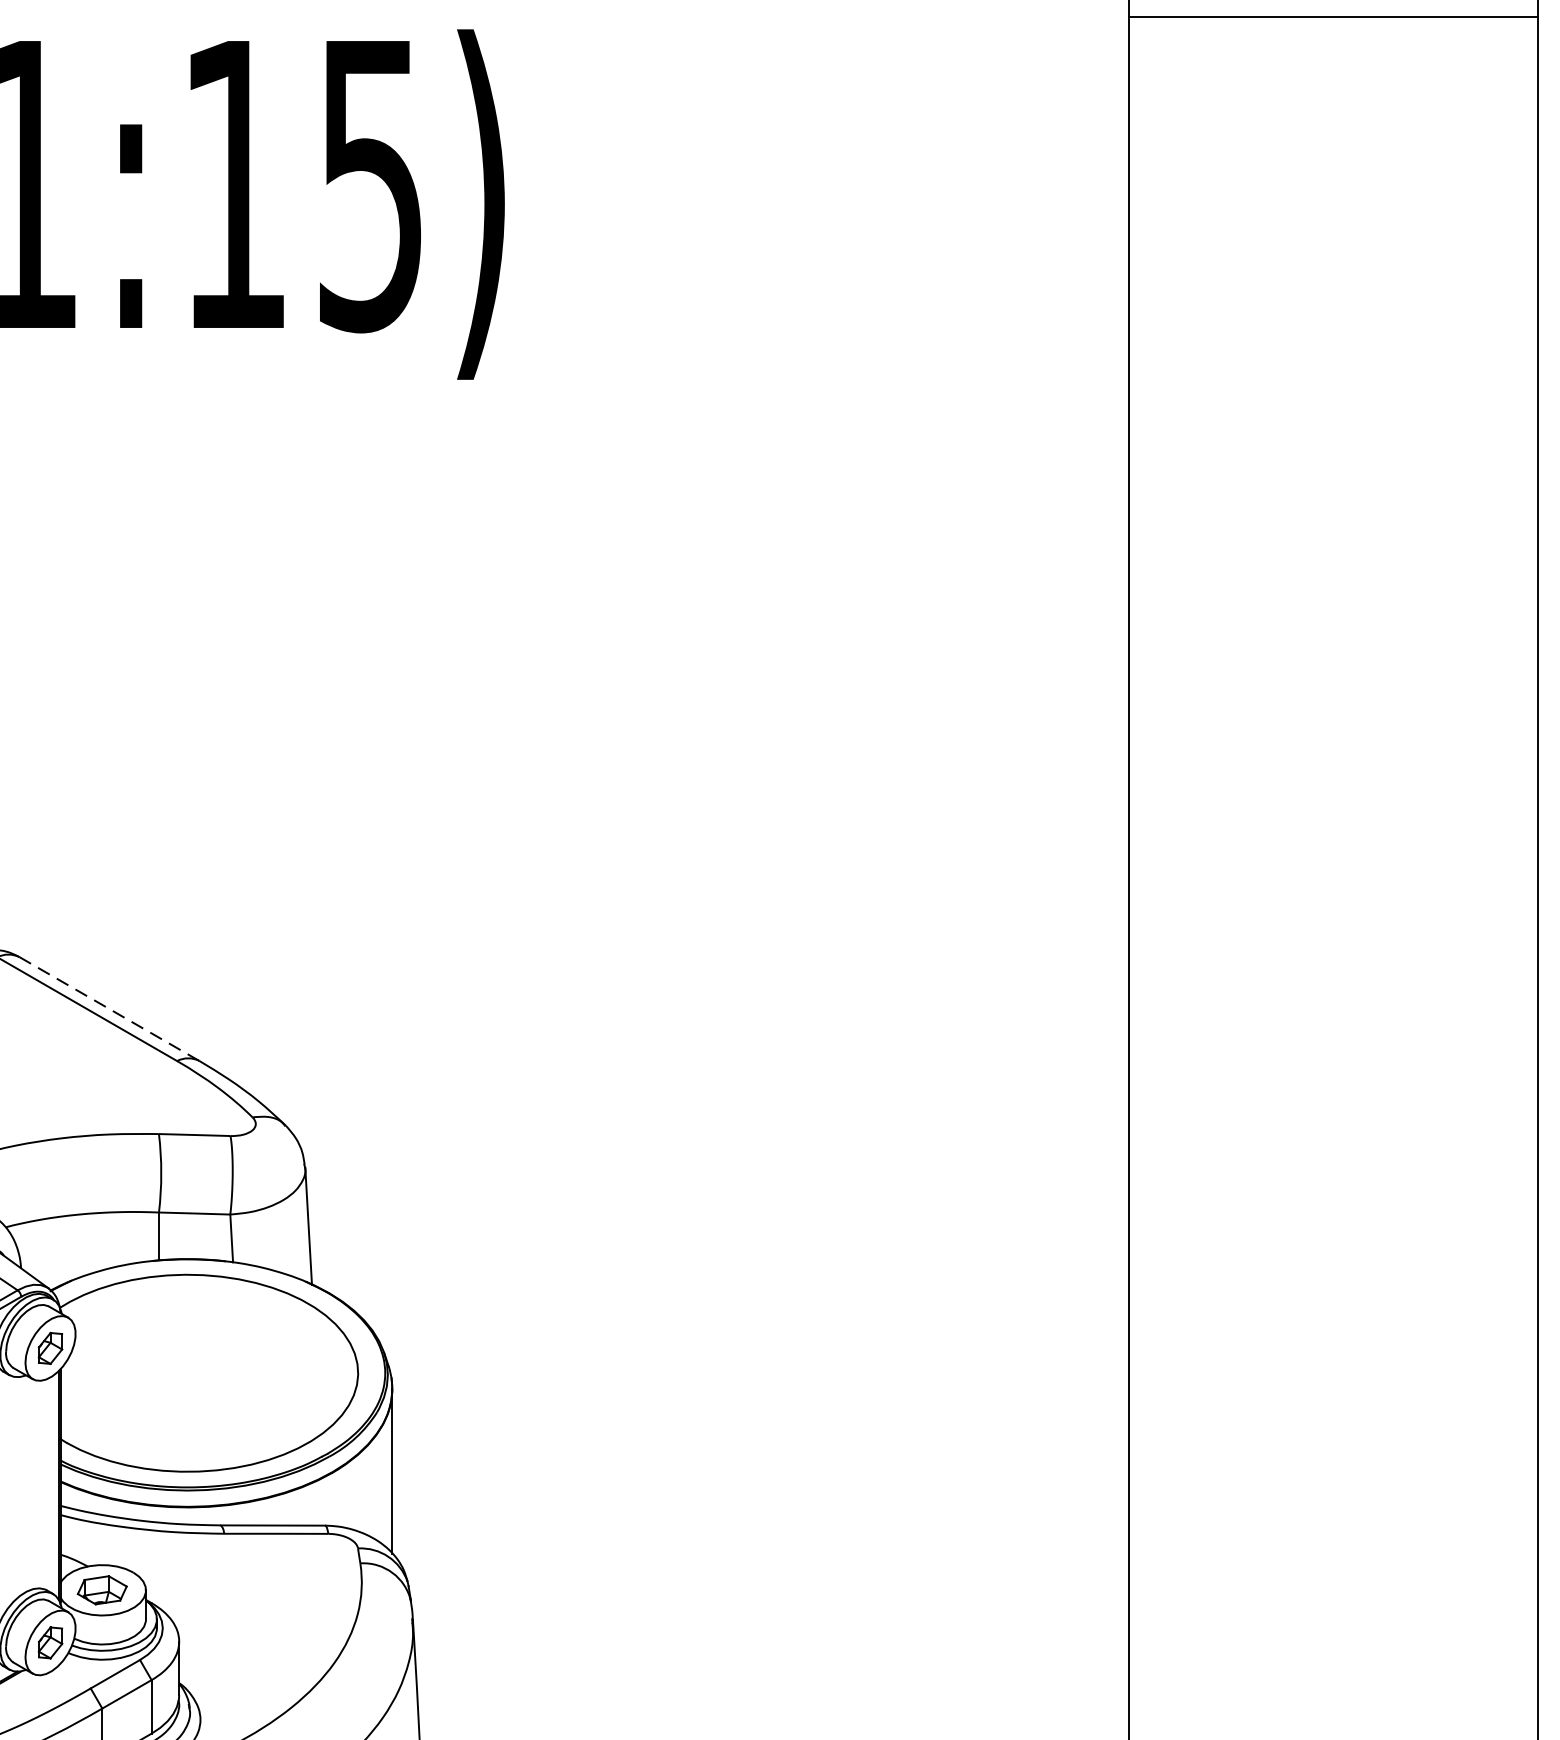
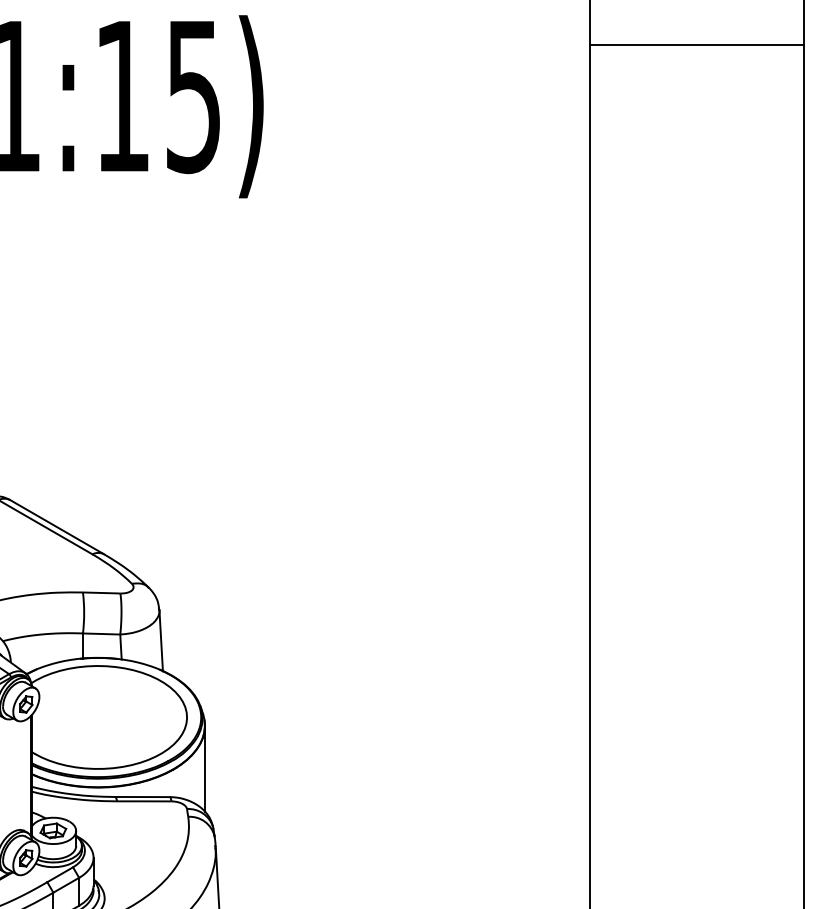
line: (1333, 18) -> (696, 45), moved
line: (108, 1007) -> (56, 526), dashed -> solid

